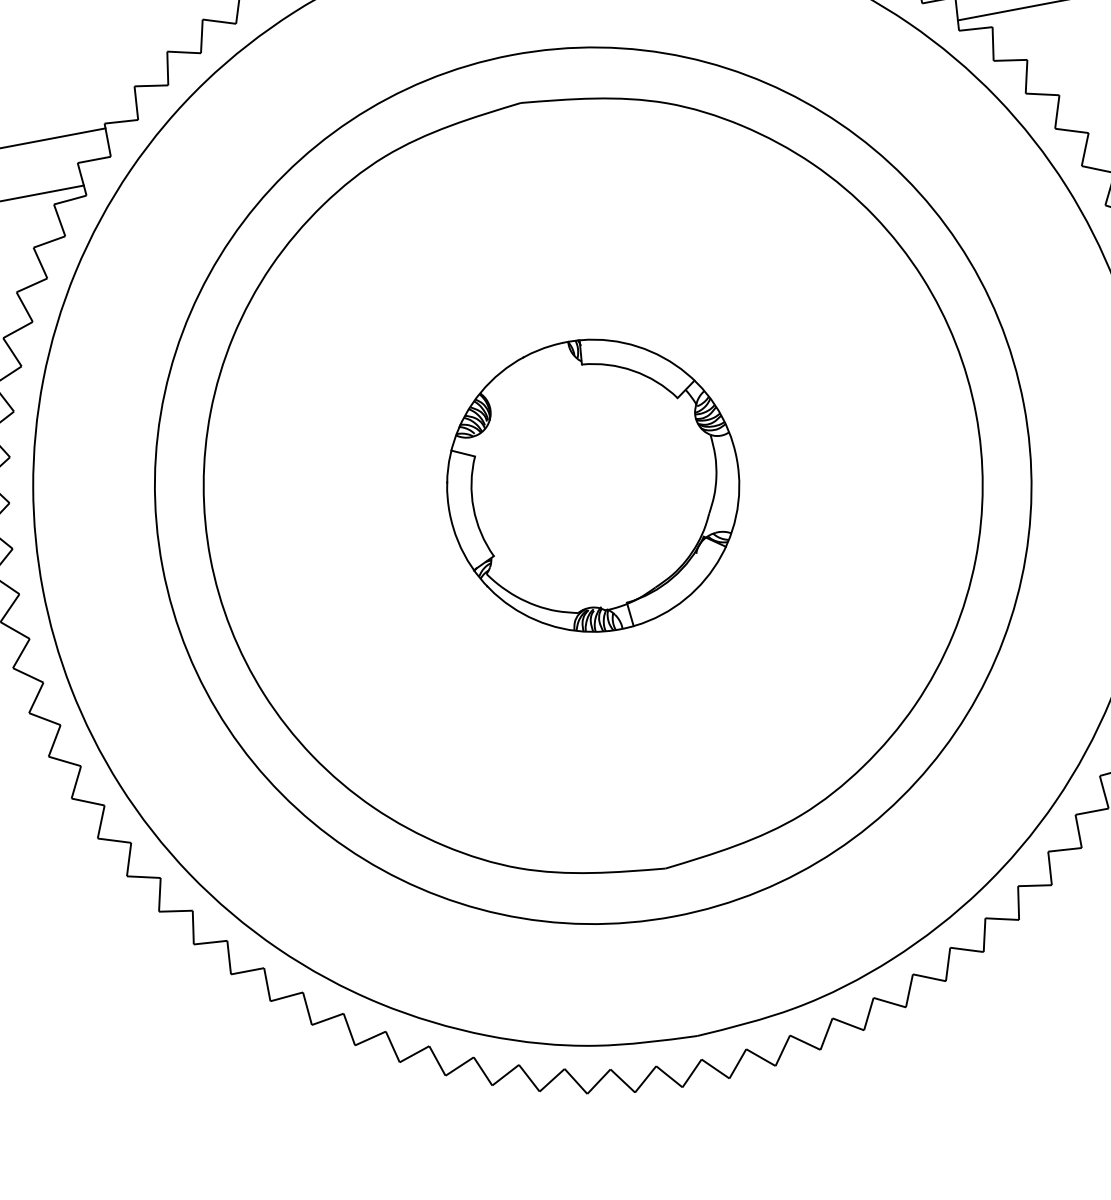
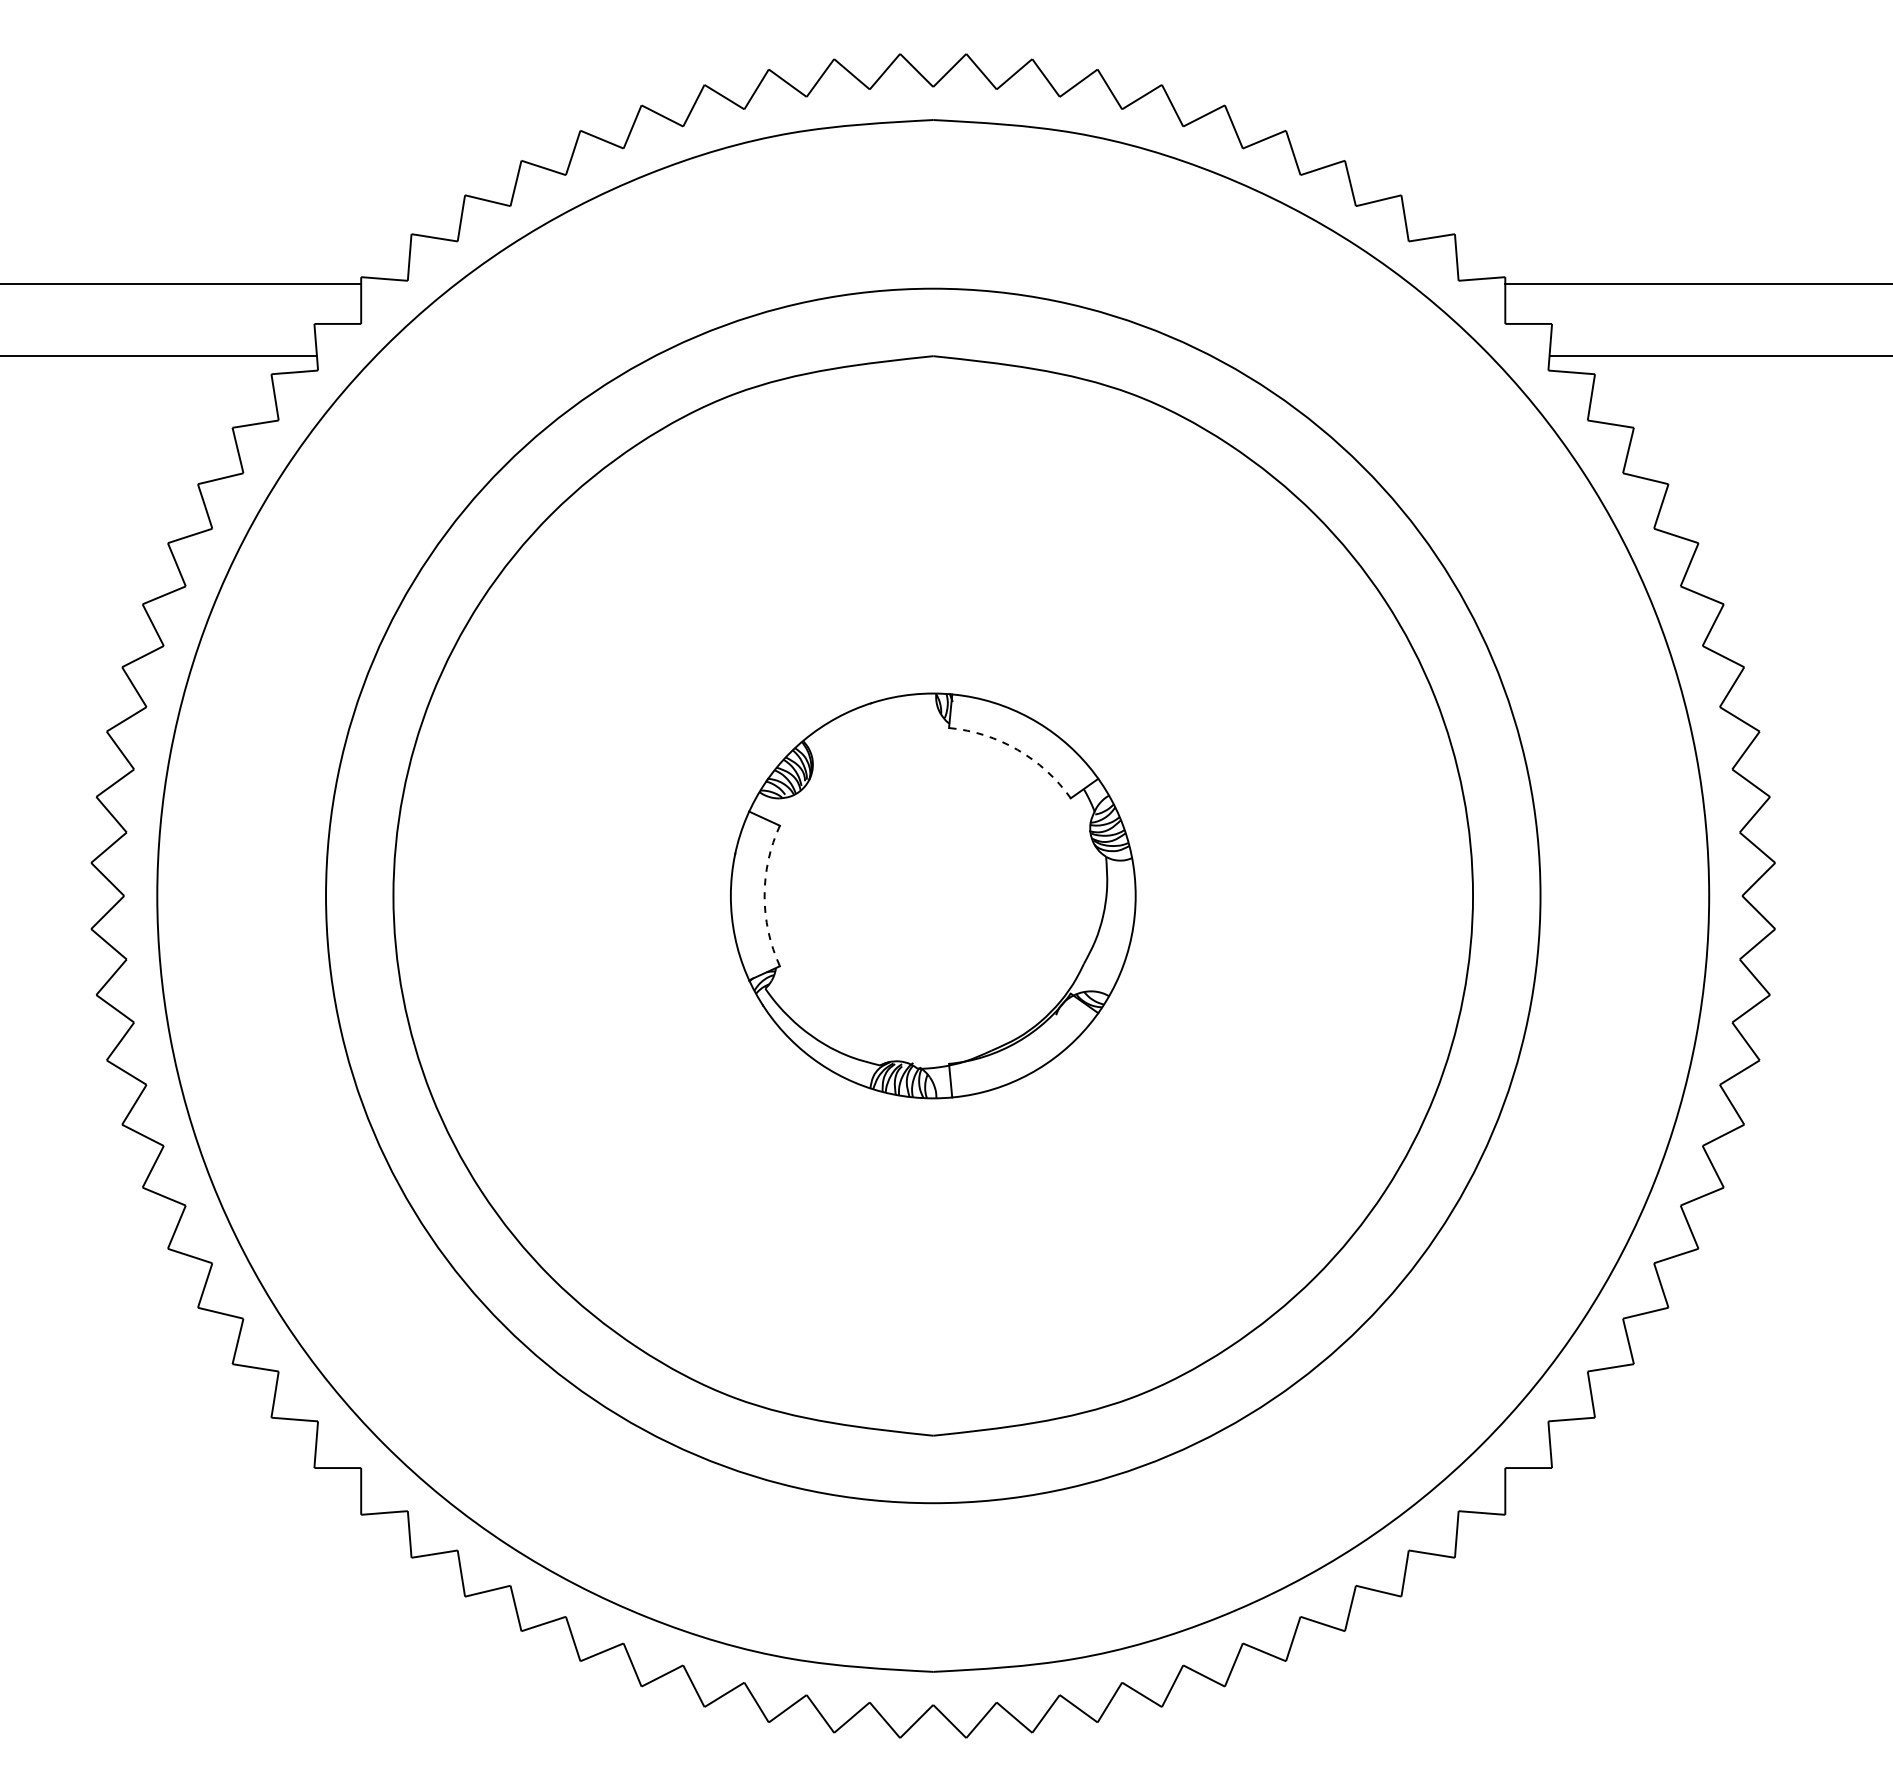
arc: (633, 370) -> (1017, 749), solid -> dashed
arc: (473, 508) -> (764, 895), solid -> dashed

